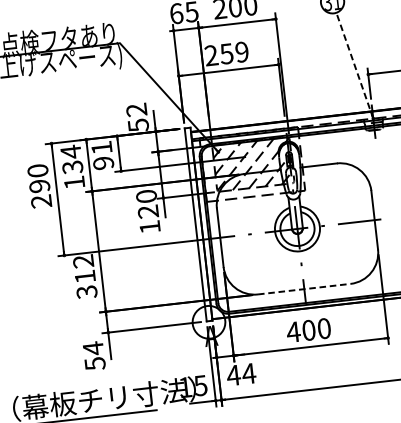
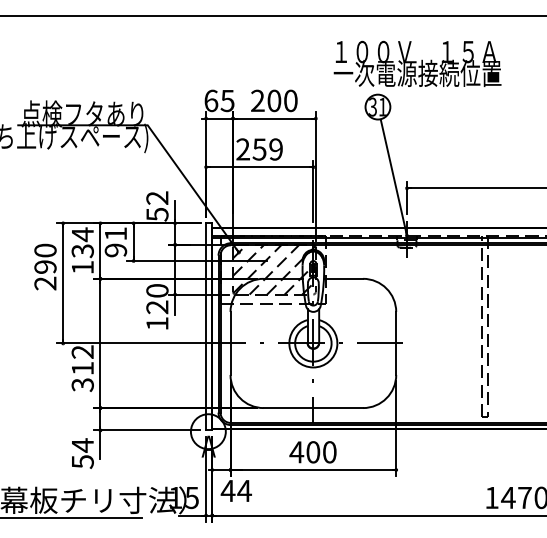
line: (354, 65) -> (393, 177), dashed -> solid
line: (304, 289) -> (313, 408), dashed -> solid

